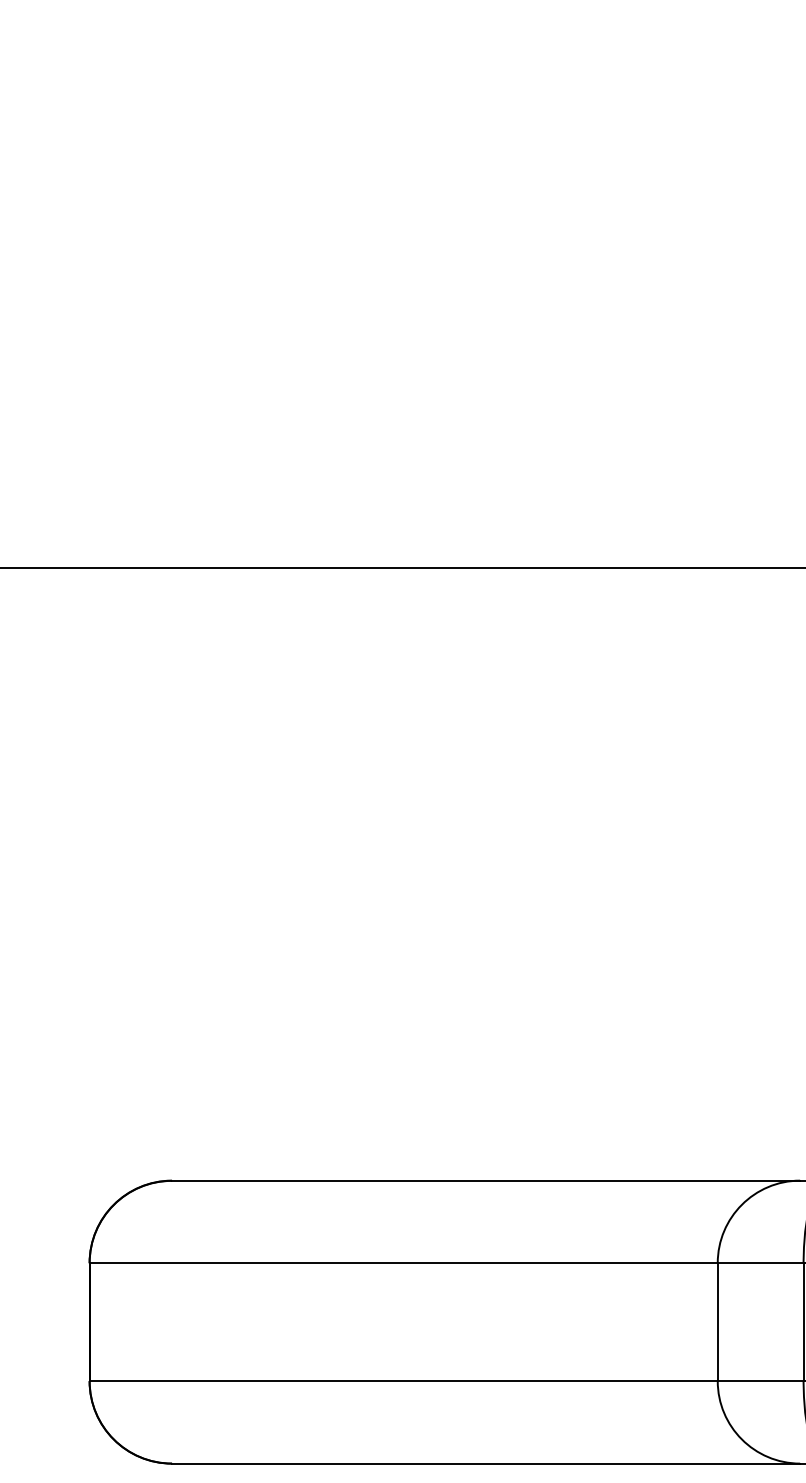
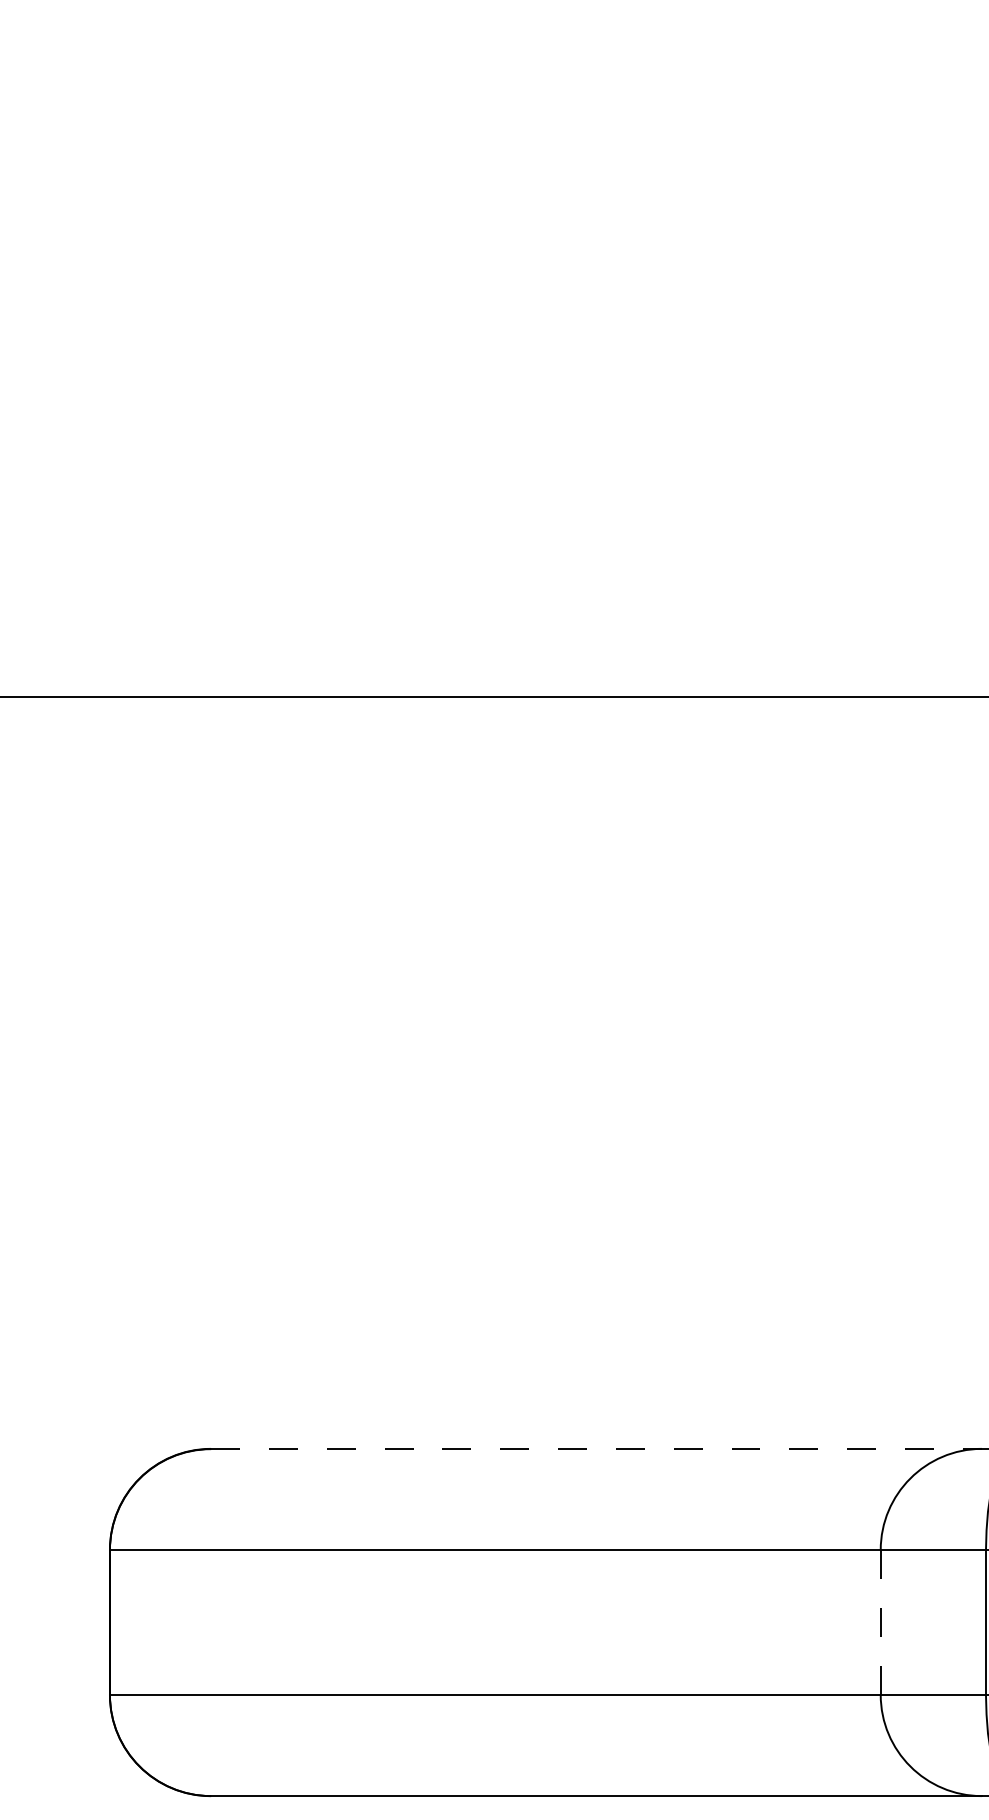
line: (486, 1180) -> (596, 1448), solid -> dashed
line: (717, 1322) -> (880, 1622), solid -> dashed

